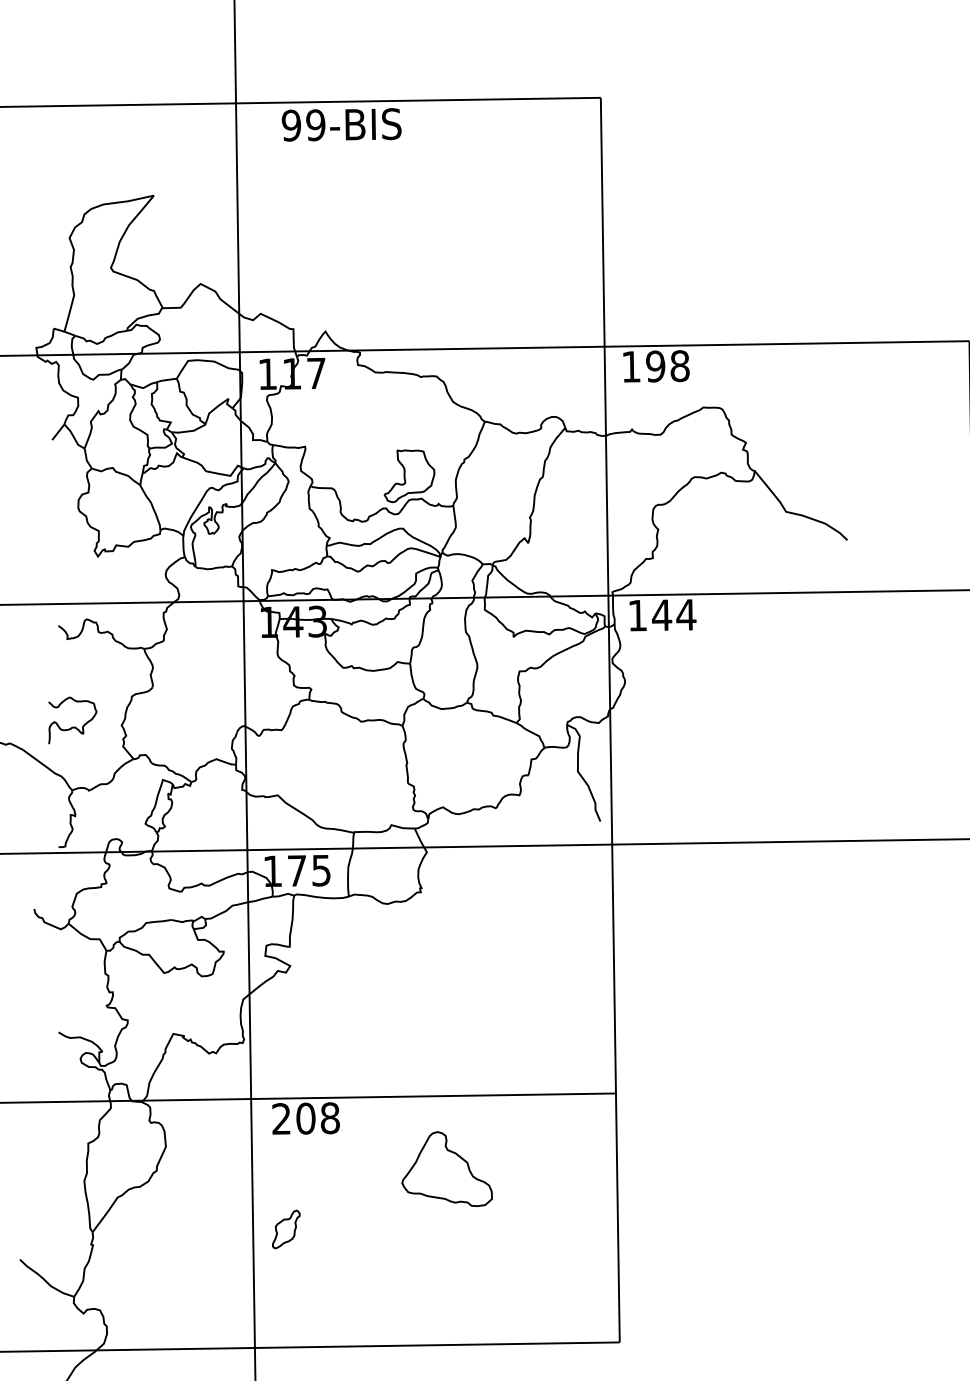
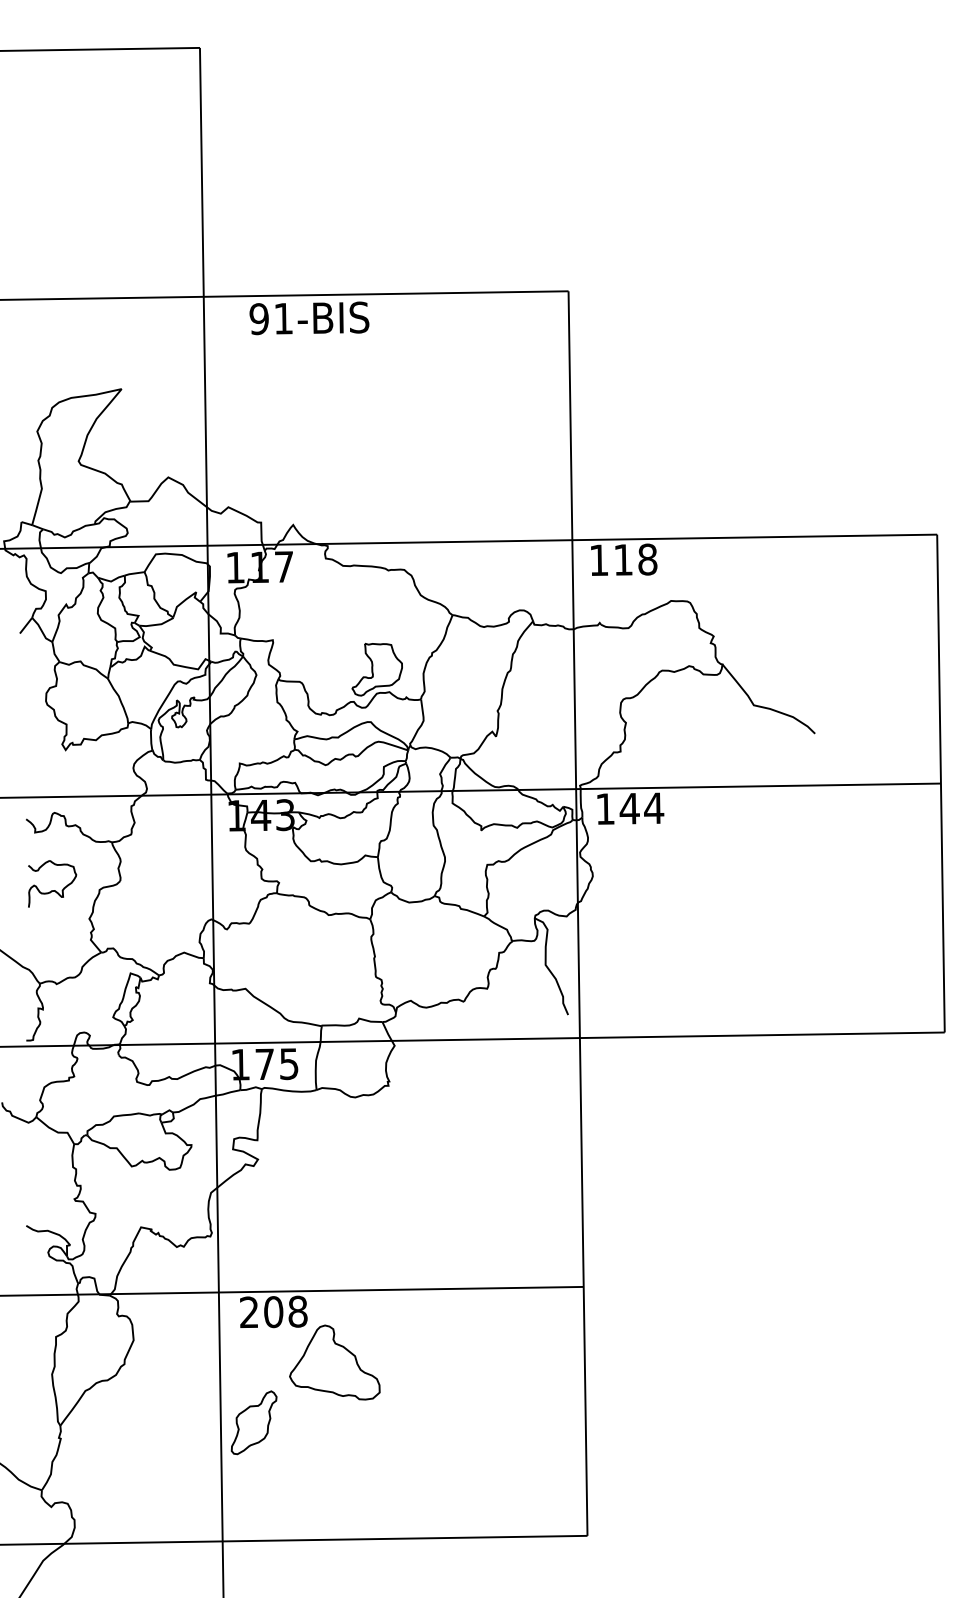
text: (315, 125) -> (283, 318), 99-BIS -> 91-BIS
text: (654, 366) -> (622, 559), 198 -> 118
part: (72, 727) -> (52, 890), moved
part: (446, 1169) -> (334, 1362), moved
part: (285, 1229) -> (253, 1422), size x1.67

